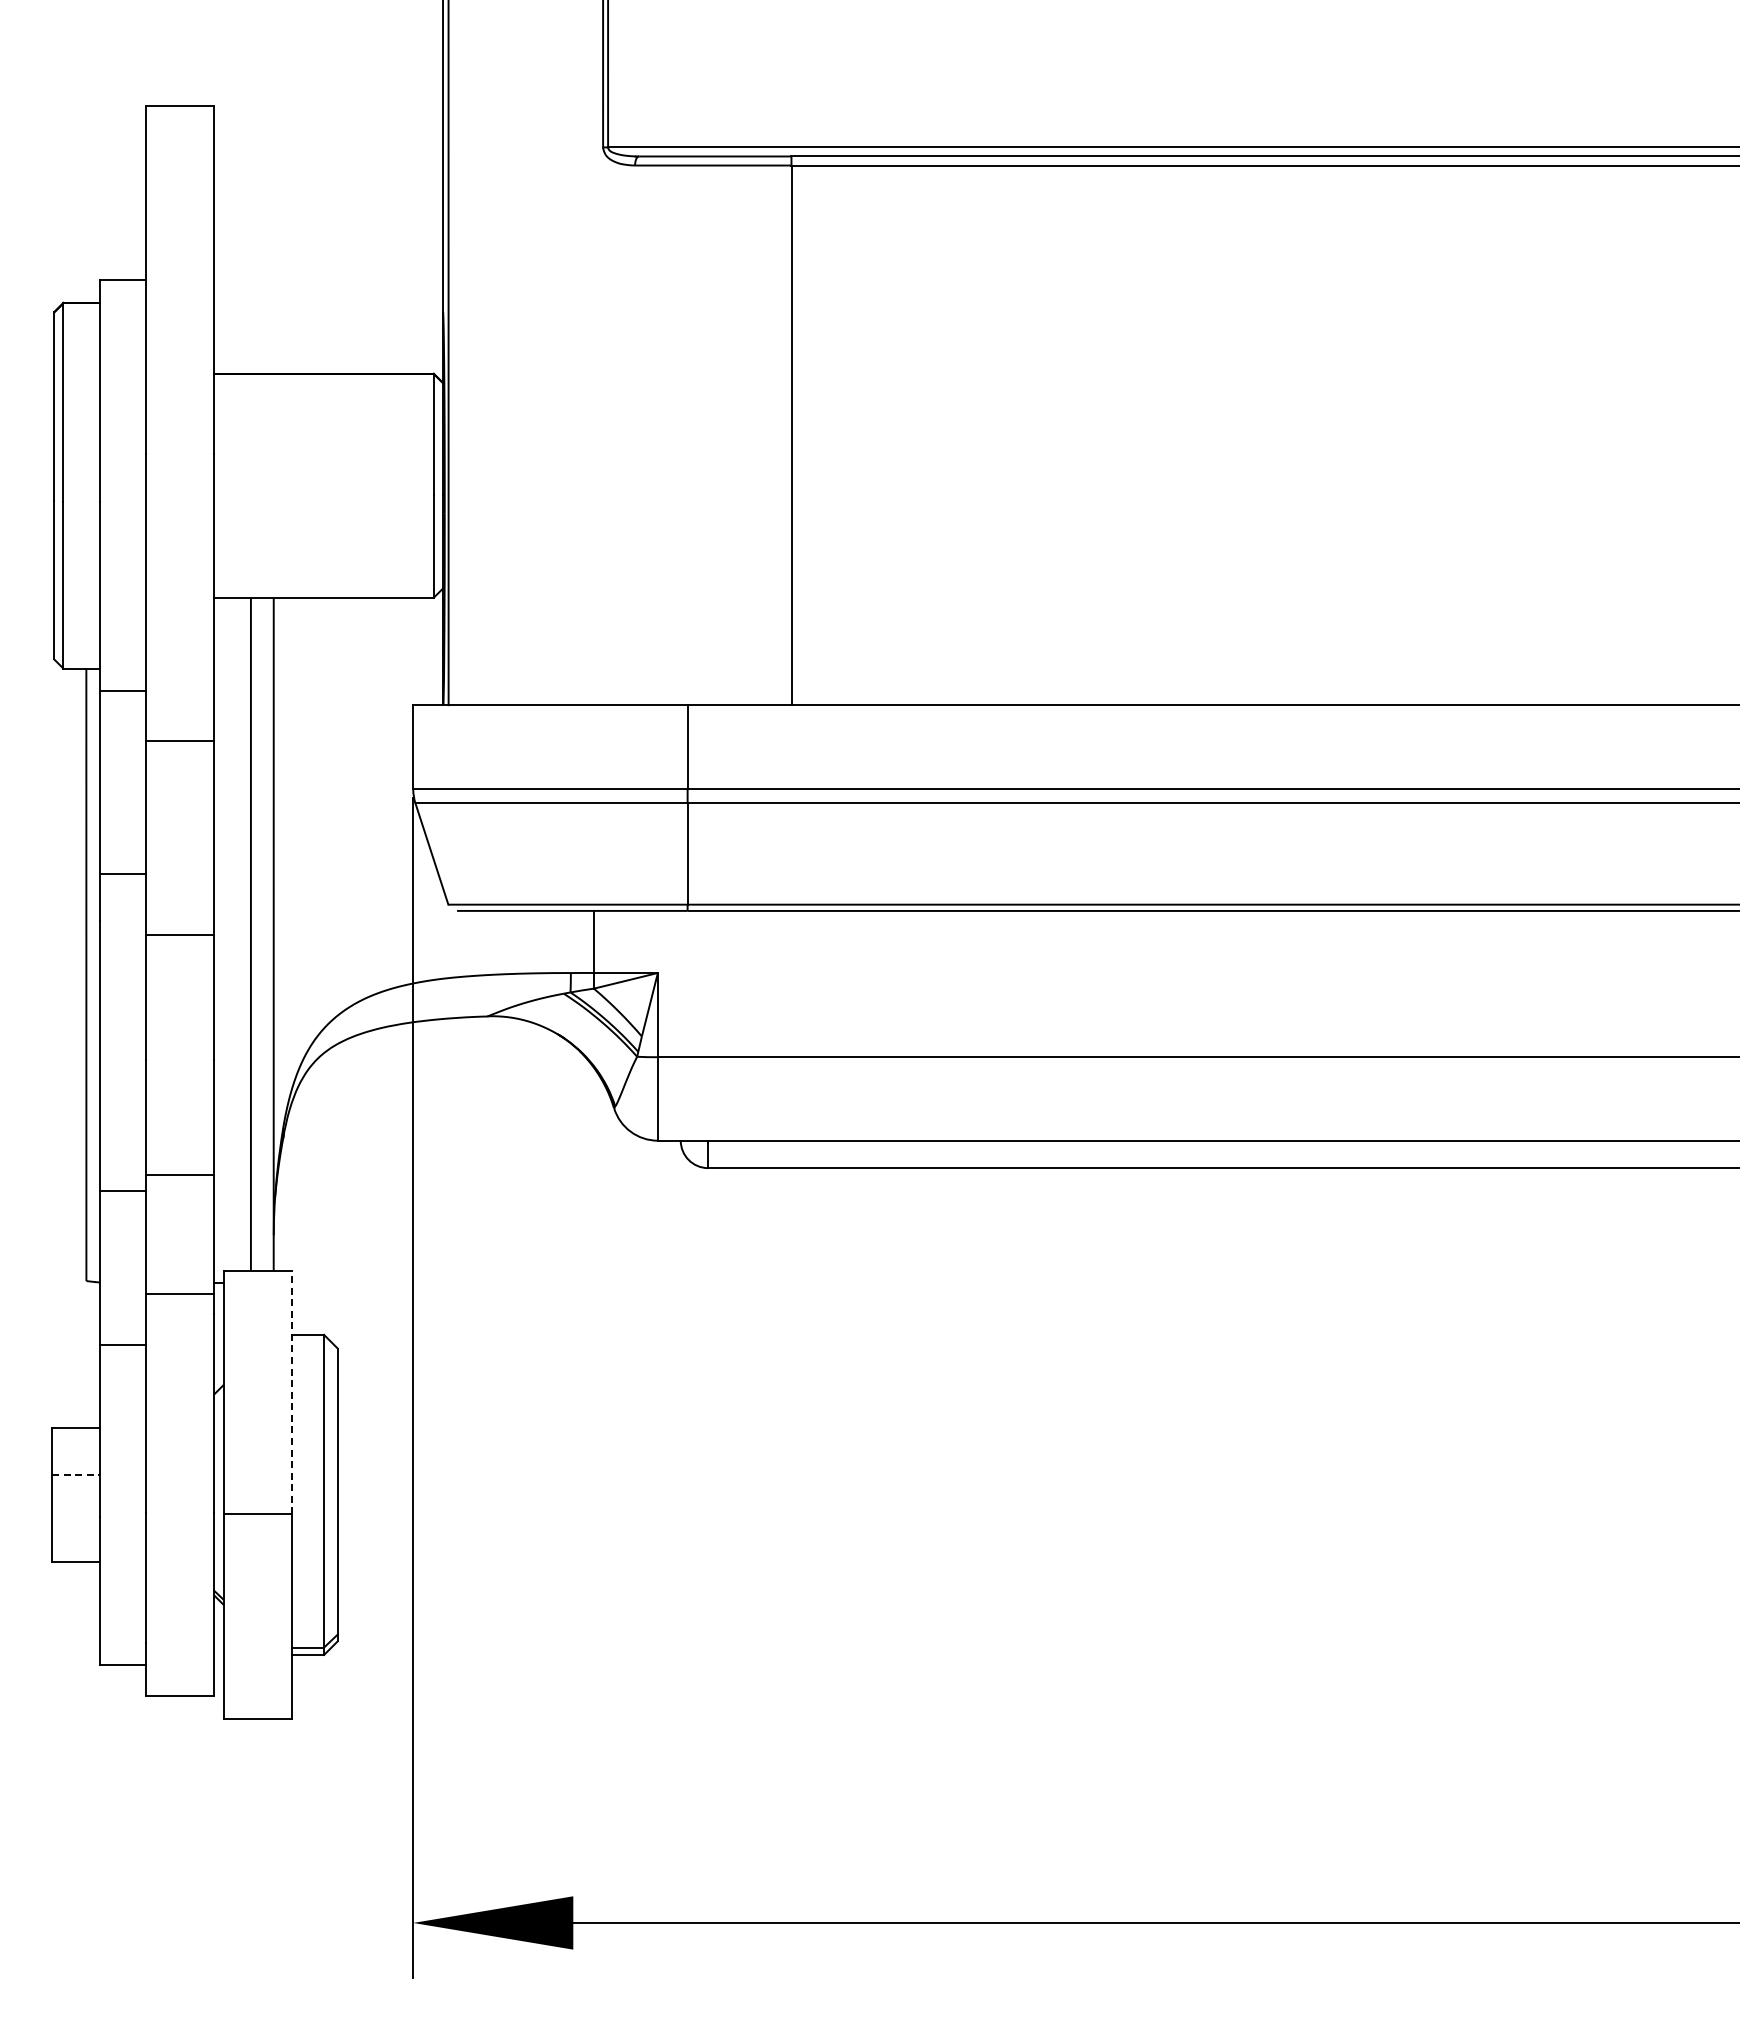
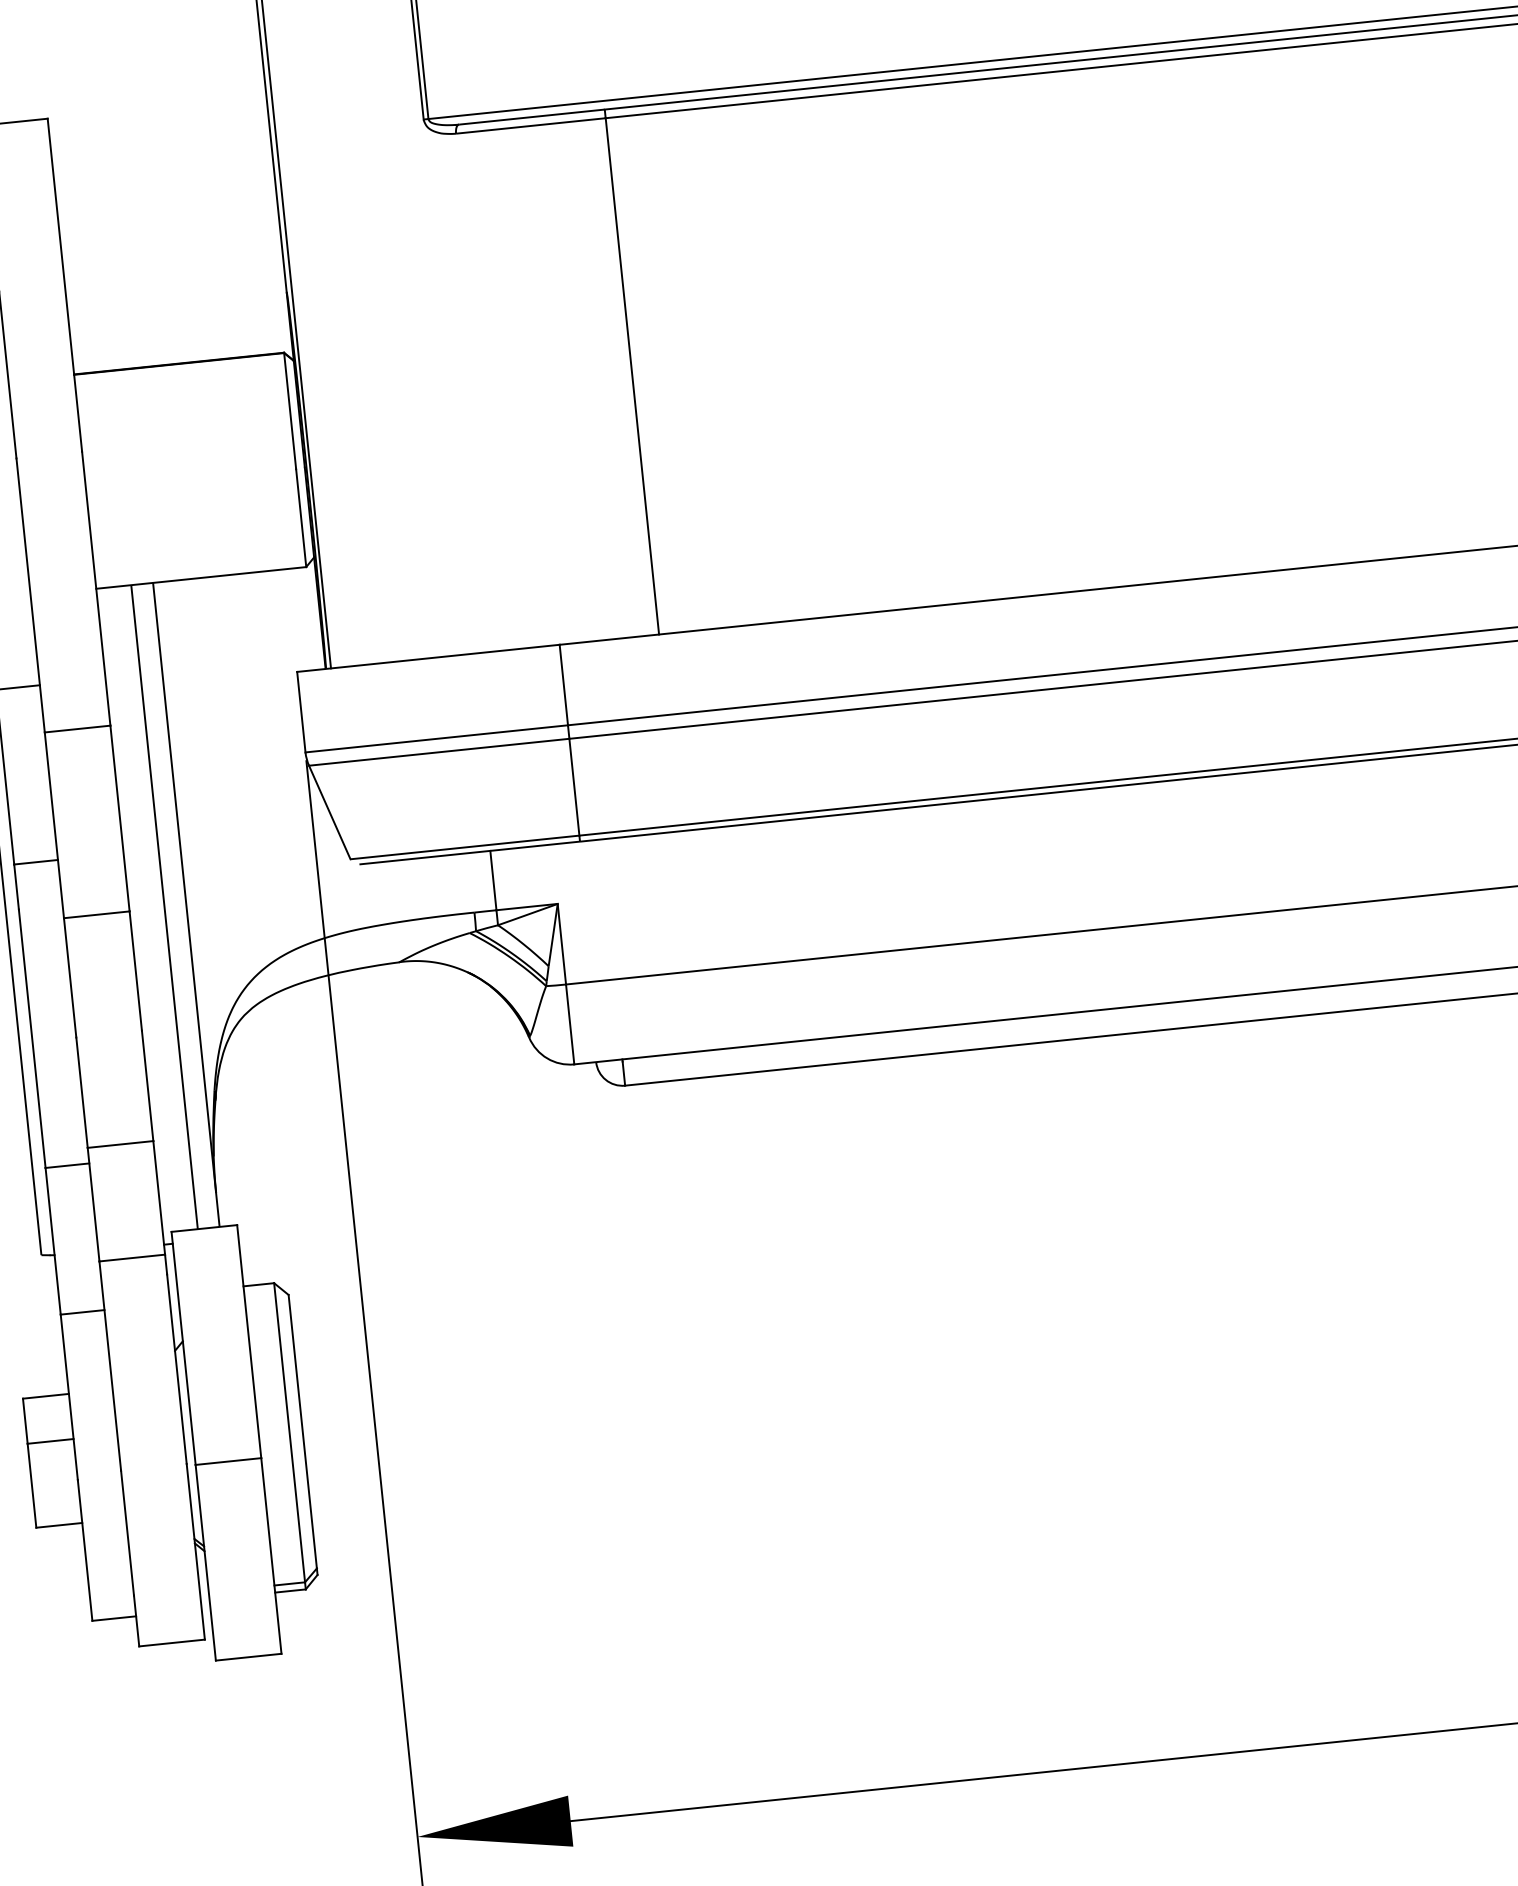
line: (292, 1392) -> (249, 1341), dashed -> solid
line: (76, 1474) -> (51, 1441), dashed -> solid

